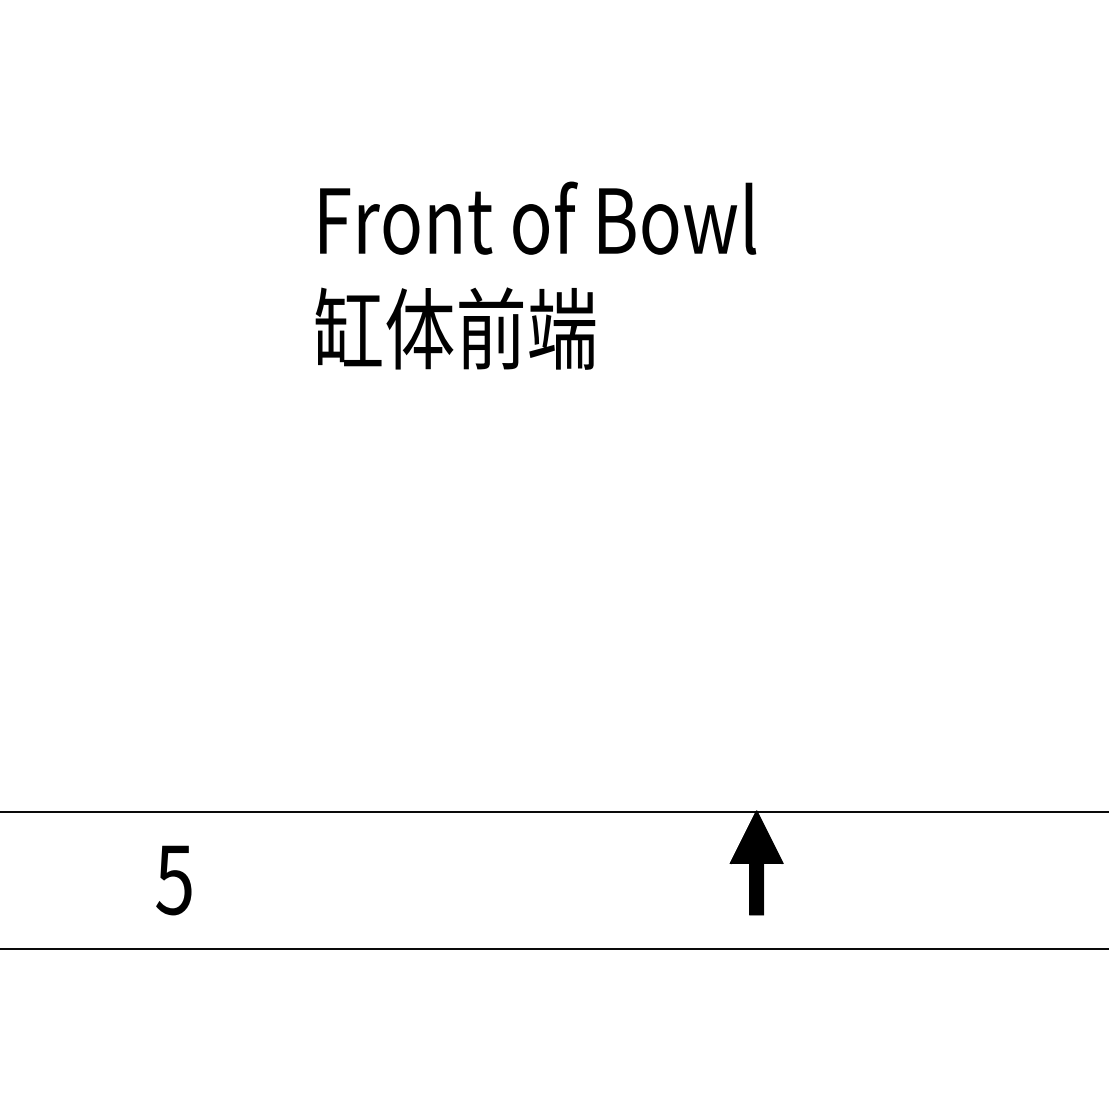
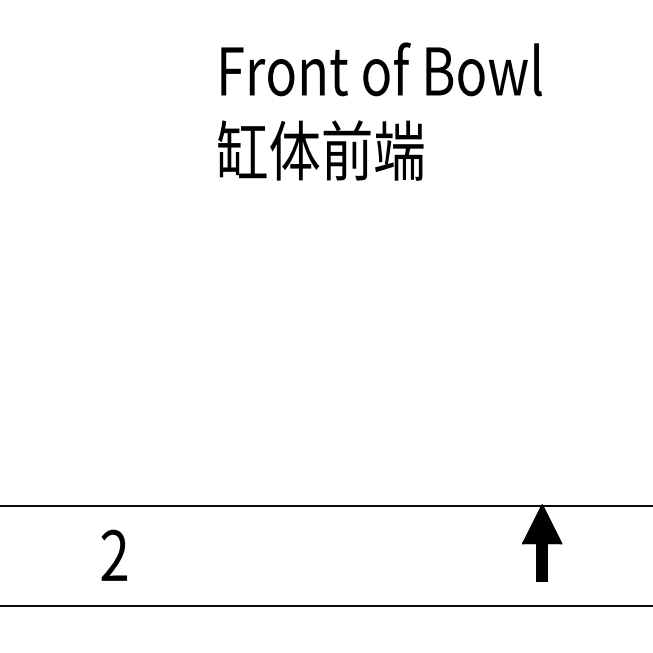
text: (173, 879) -> (113, 555), 5 -> 2

